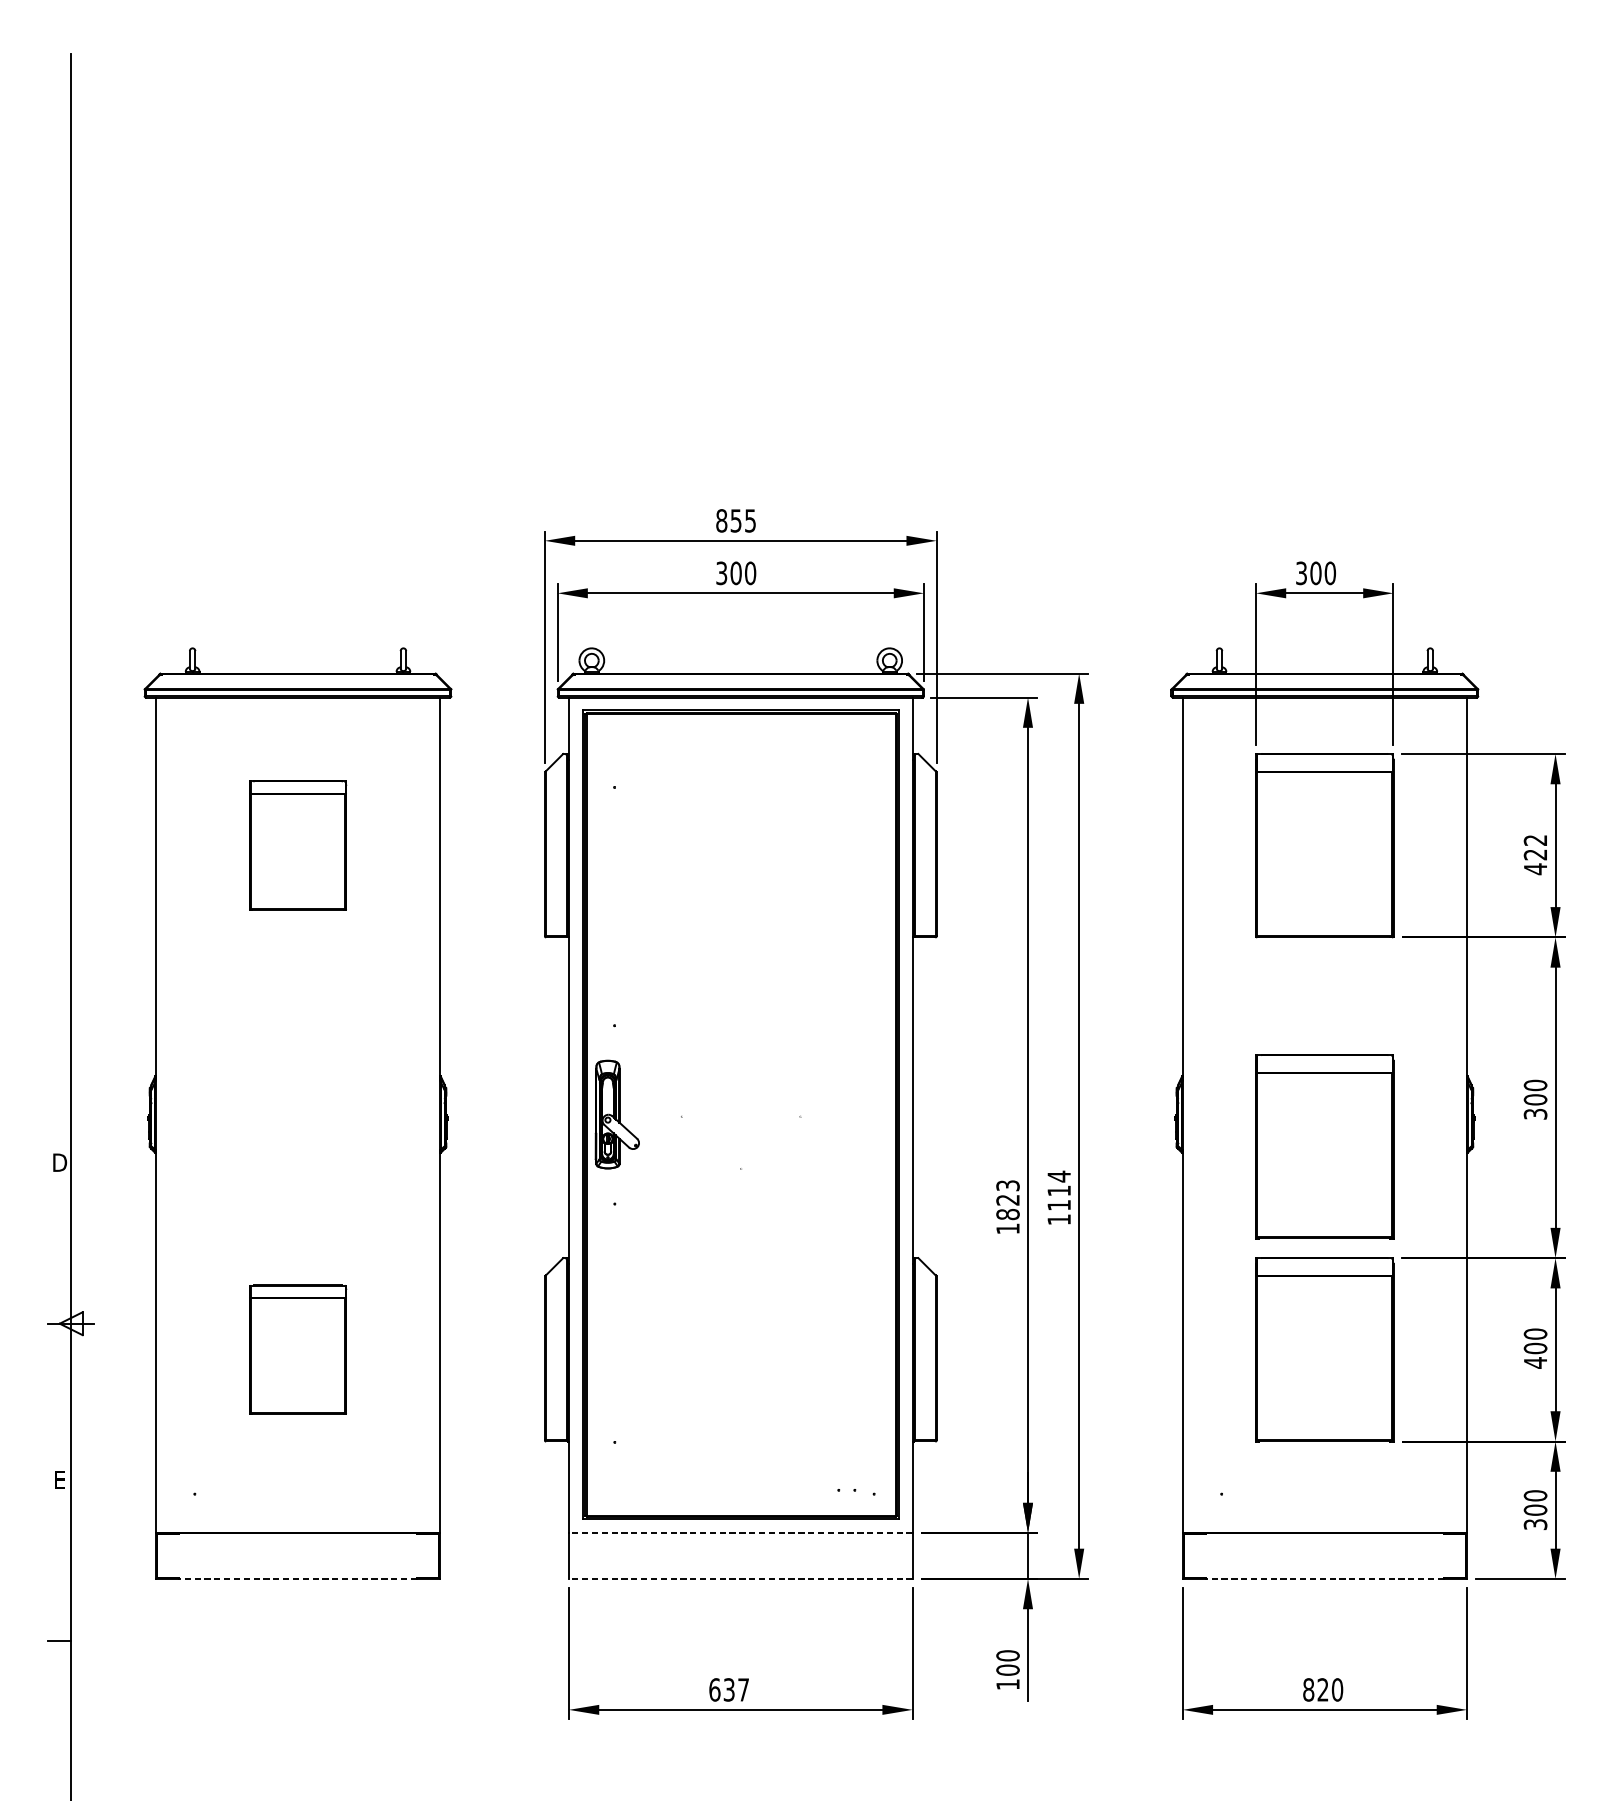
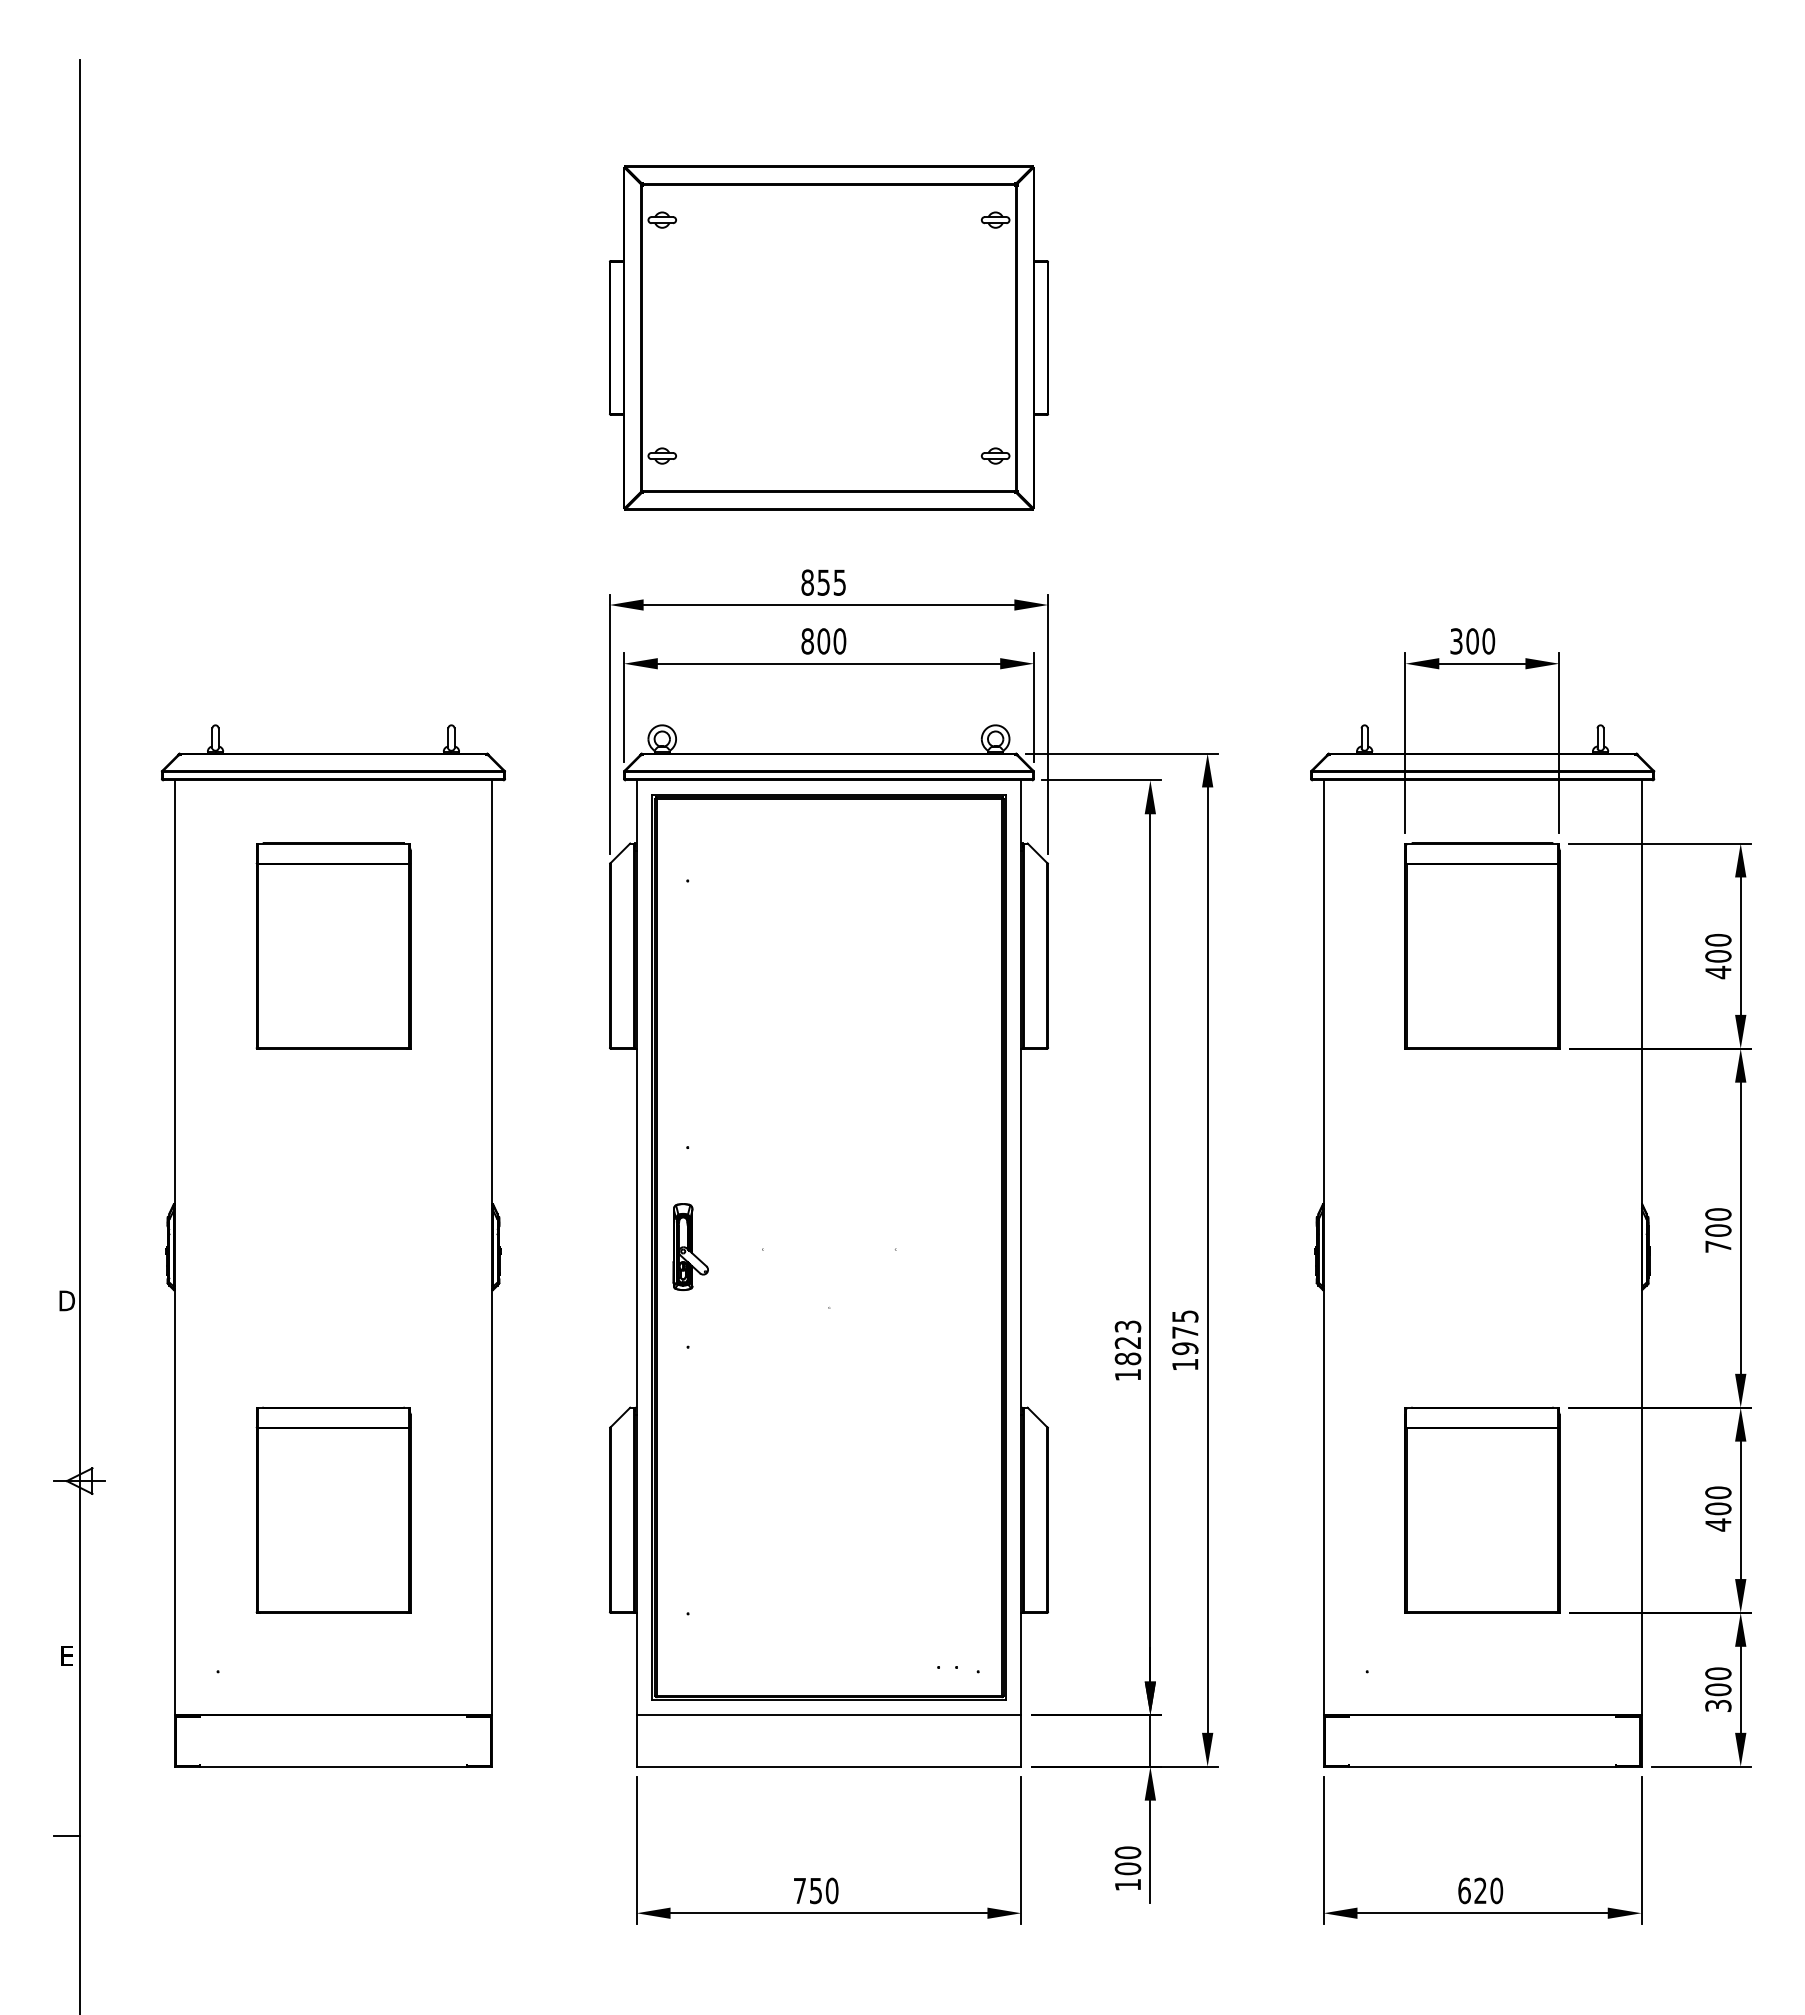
part: (740, 301) -> (828, 337), added
text: (721, 573) -> (807, 641), 300 -> 800
part: (298, 845) -> (333, 945), size x1.43
text: (1535, 847) -> (1718, 948), 422 -> 400
part: (617, 1114) -> (690, 1246), size x0.71
text: (1535, 1114) -> (1718, 1246), 300 -> 700
part: (1324, 1146) -> (1482, 1282), removed
text: (1059, 1190) -> (1185, 1332), 1114 -> 1975
part: (298, 1349) -> (333, 1509), size x1.43
line: (740, 1533) -> (828, 1715), dashed -> solid
line: (297, 1578) -> (332, 1766), dashed -> solid
line: (740, 1578) -> (828, 1766), dashed -> solid
line: (1324, 1578) -> (1482, 1766), dashed -> solid
text: (728, 1689) -> (815, 1890), 637 -> 750
text: (1308, 1689) -> (1464, 1890), 820 -> 620

